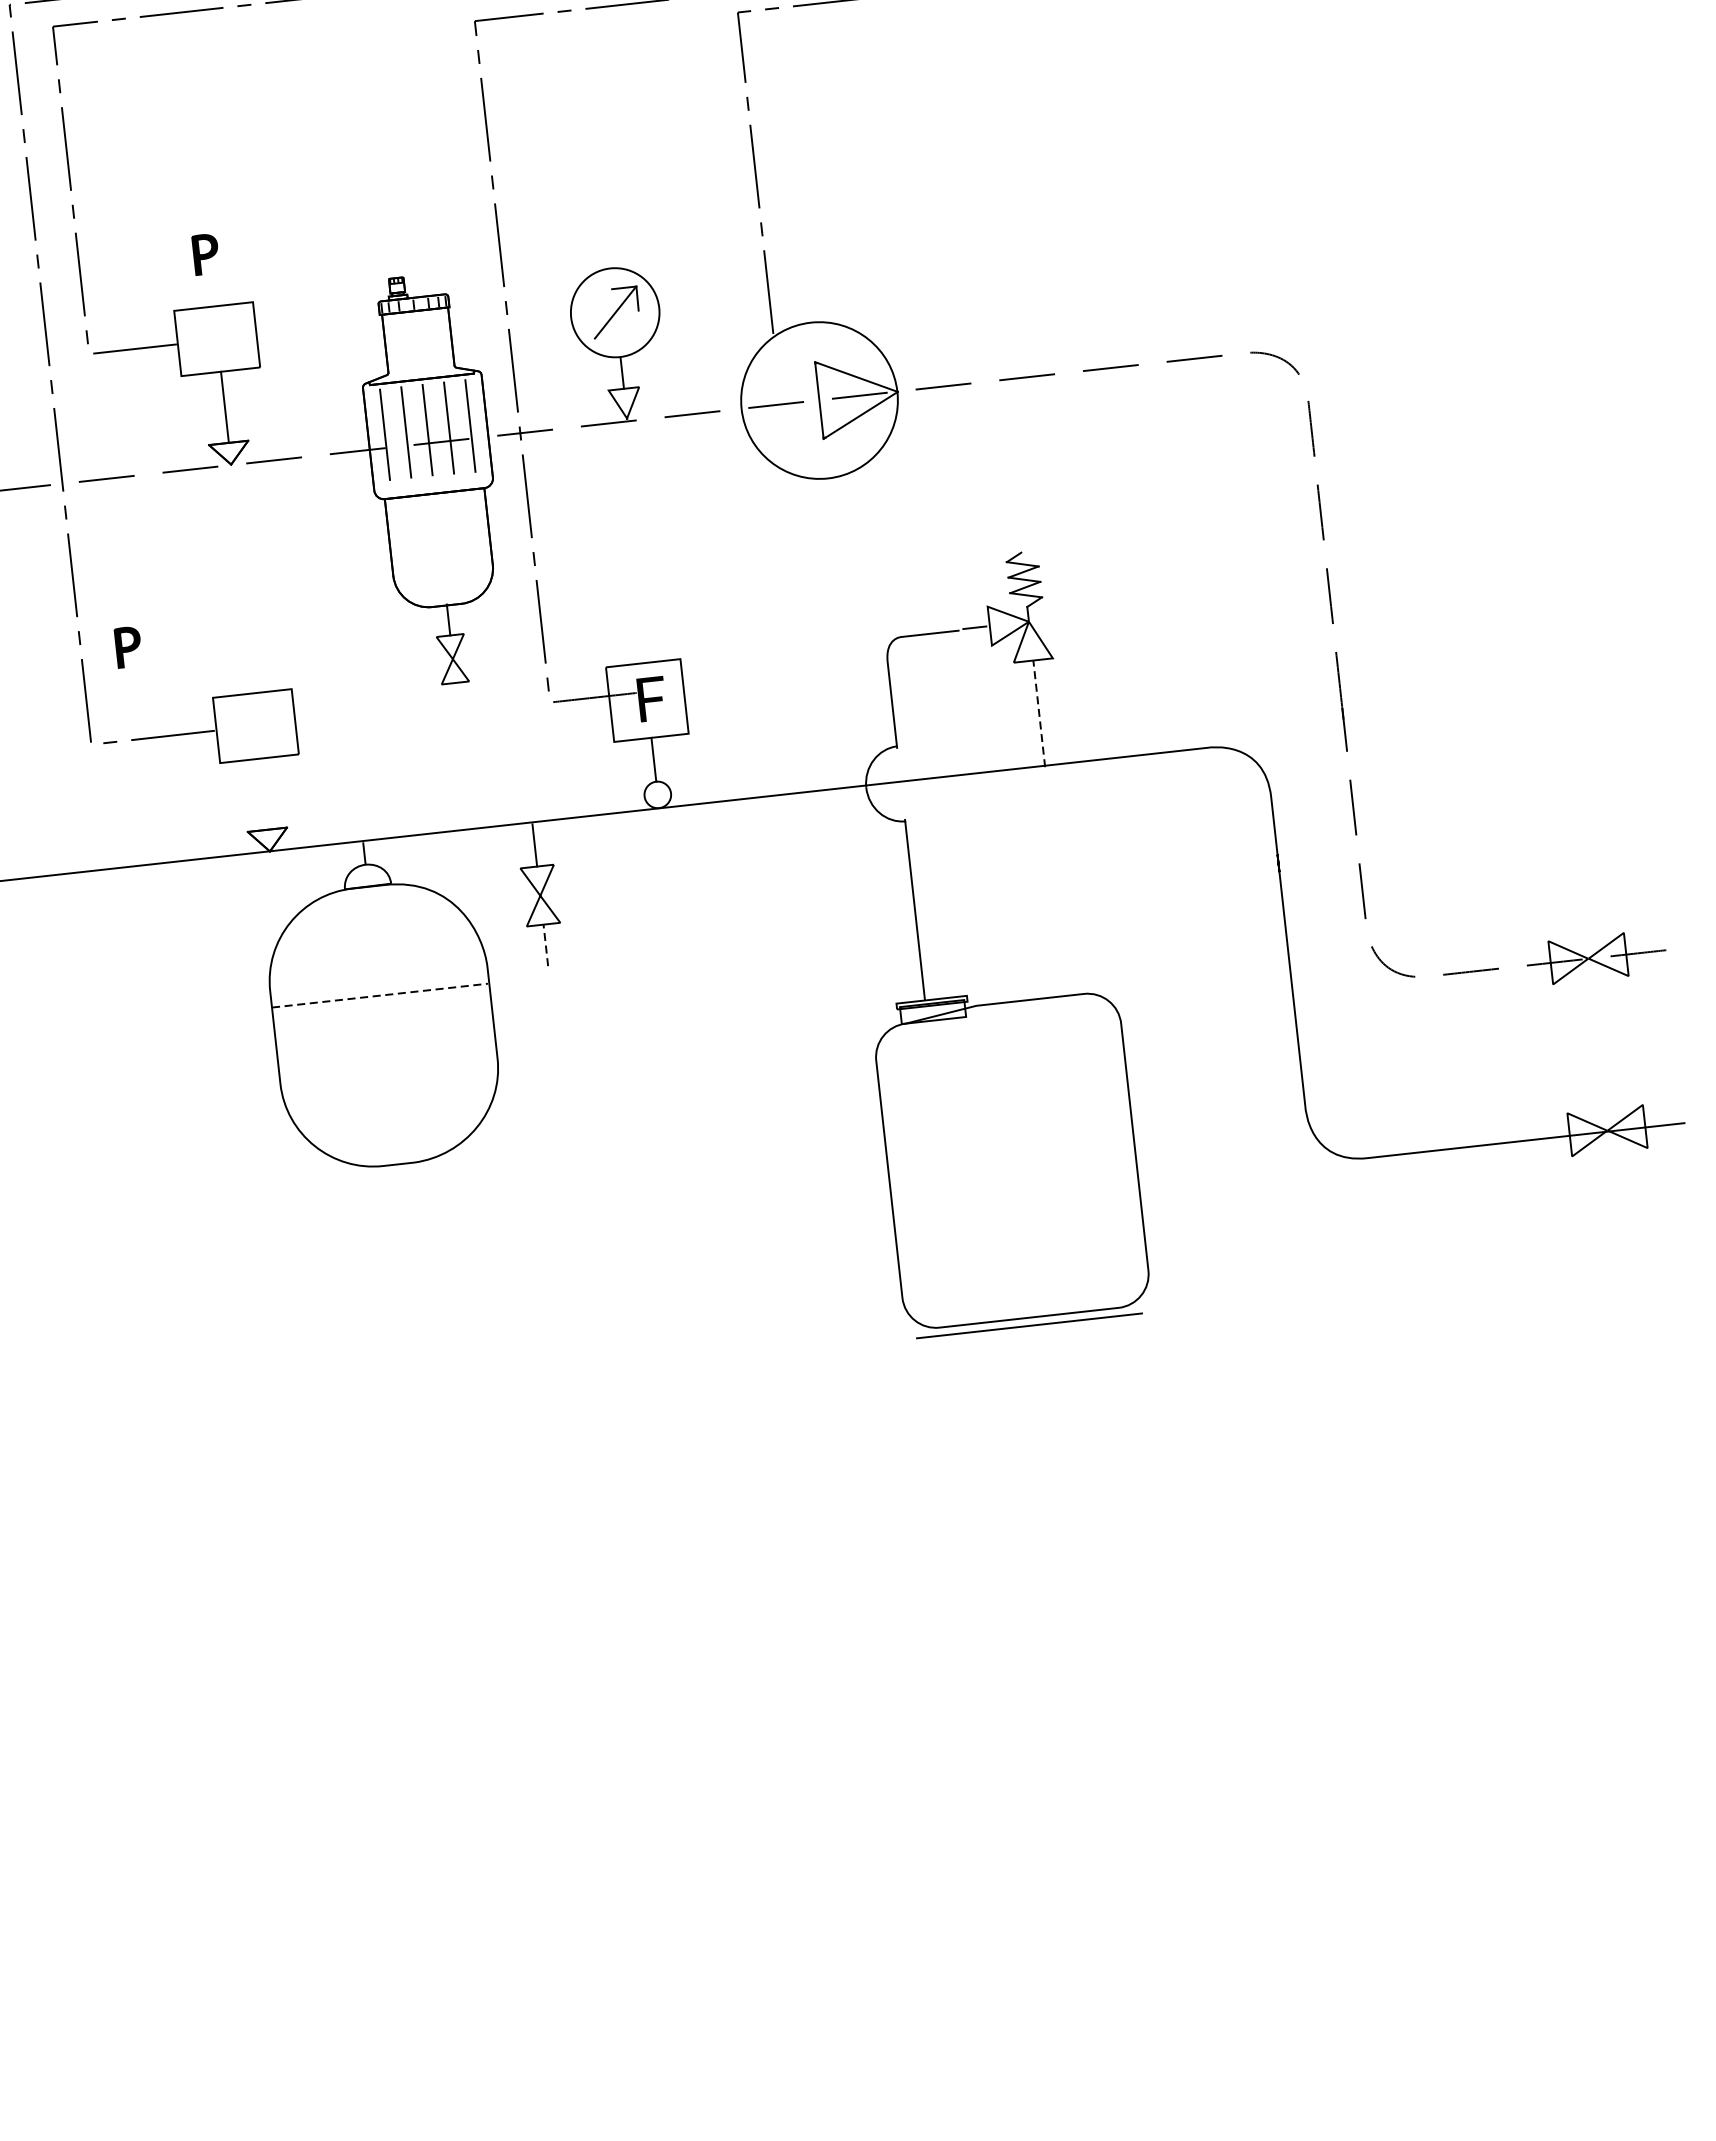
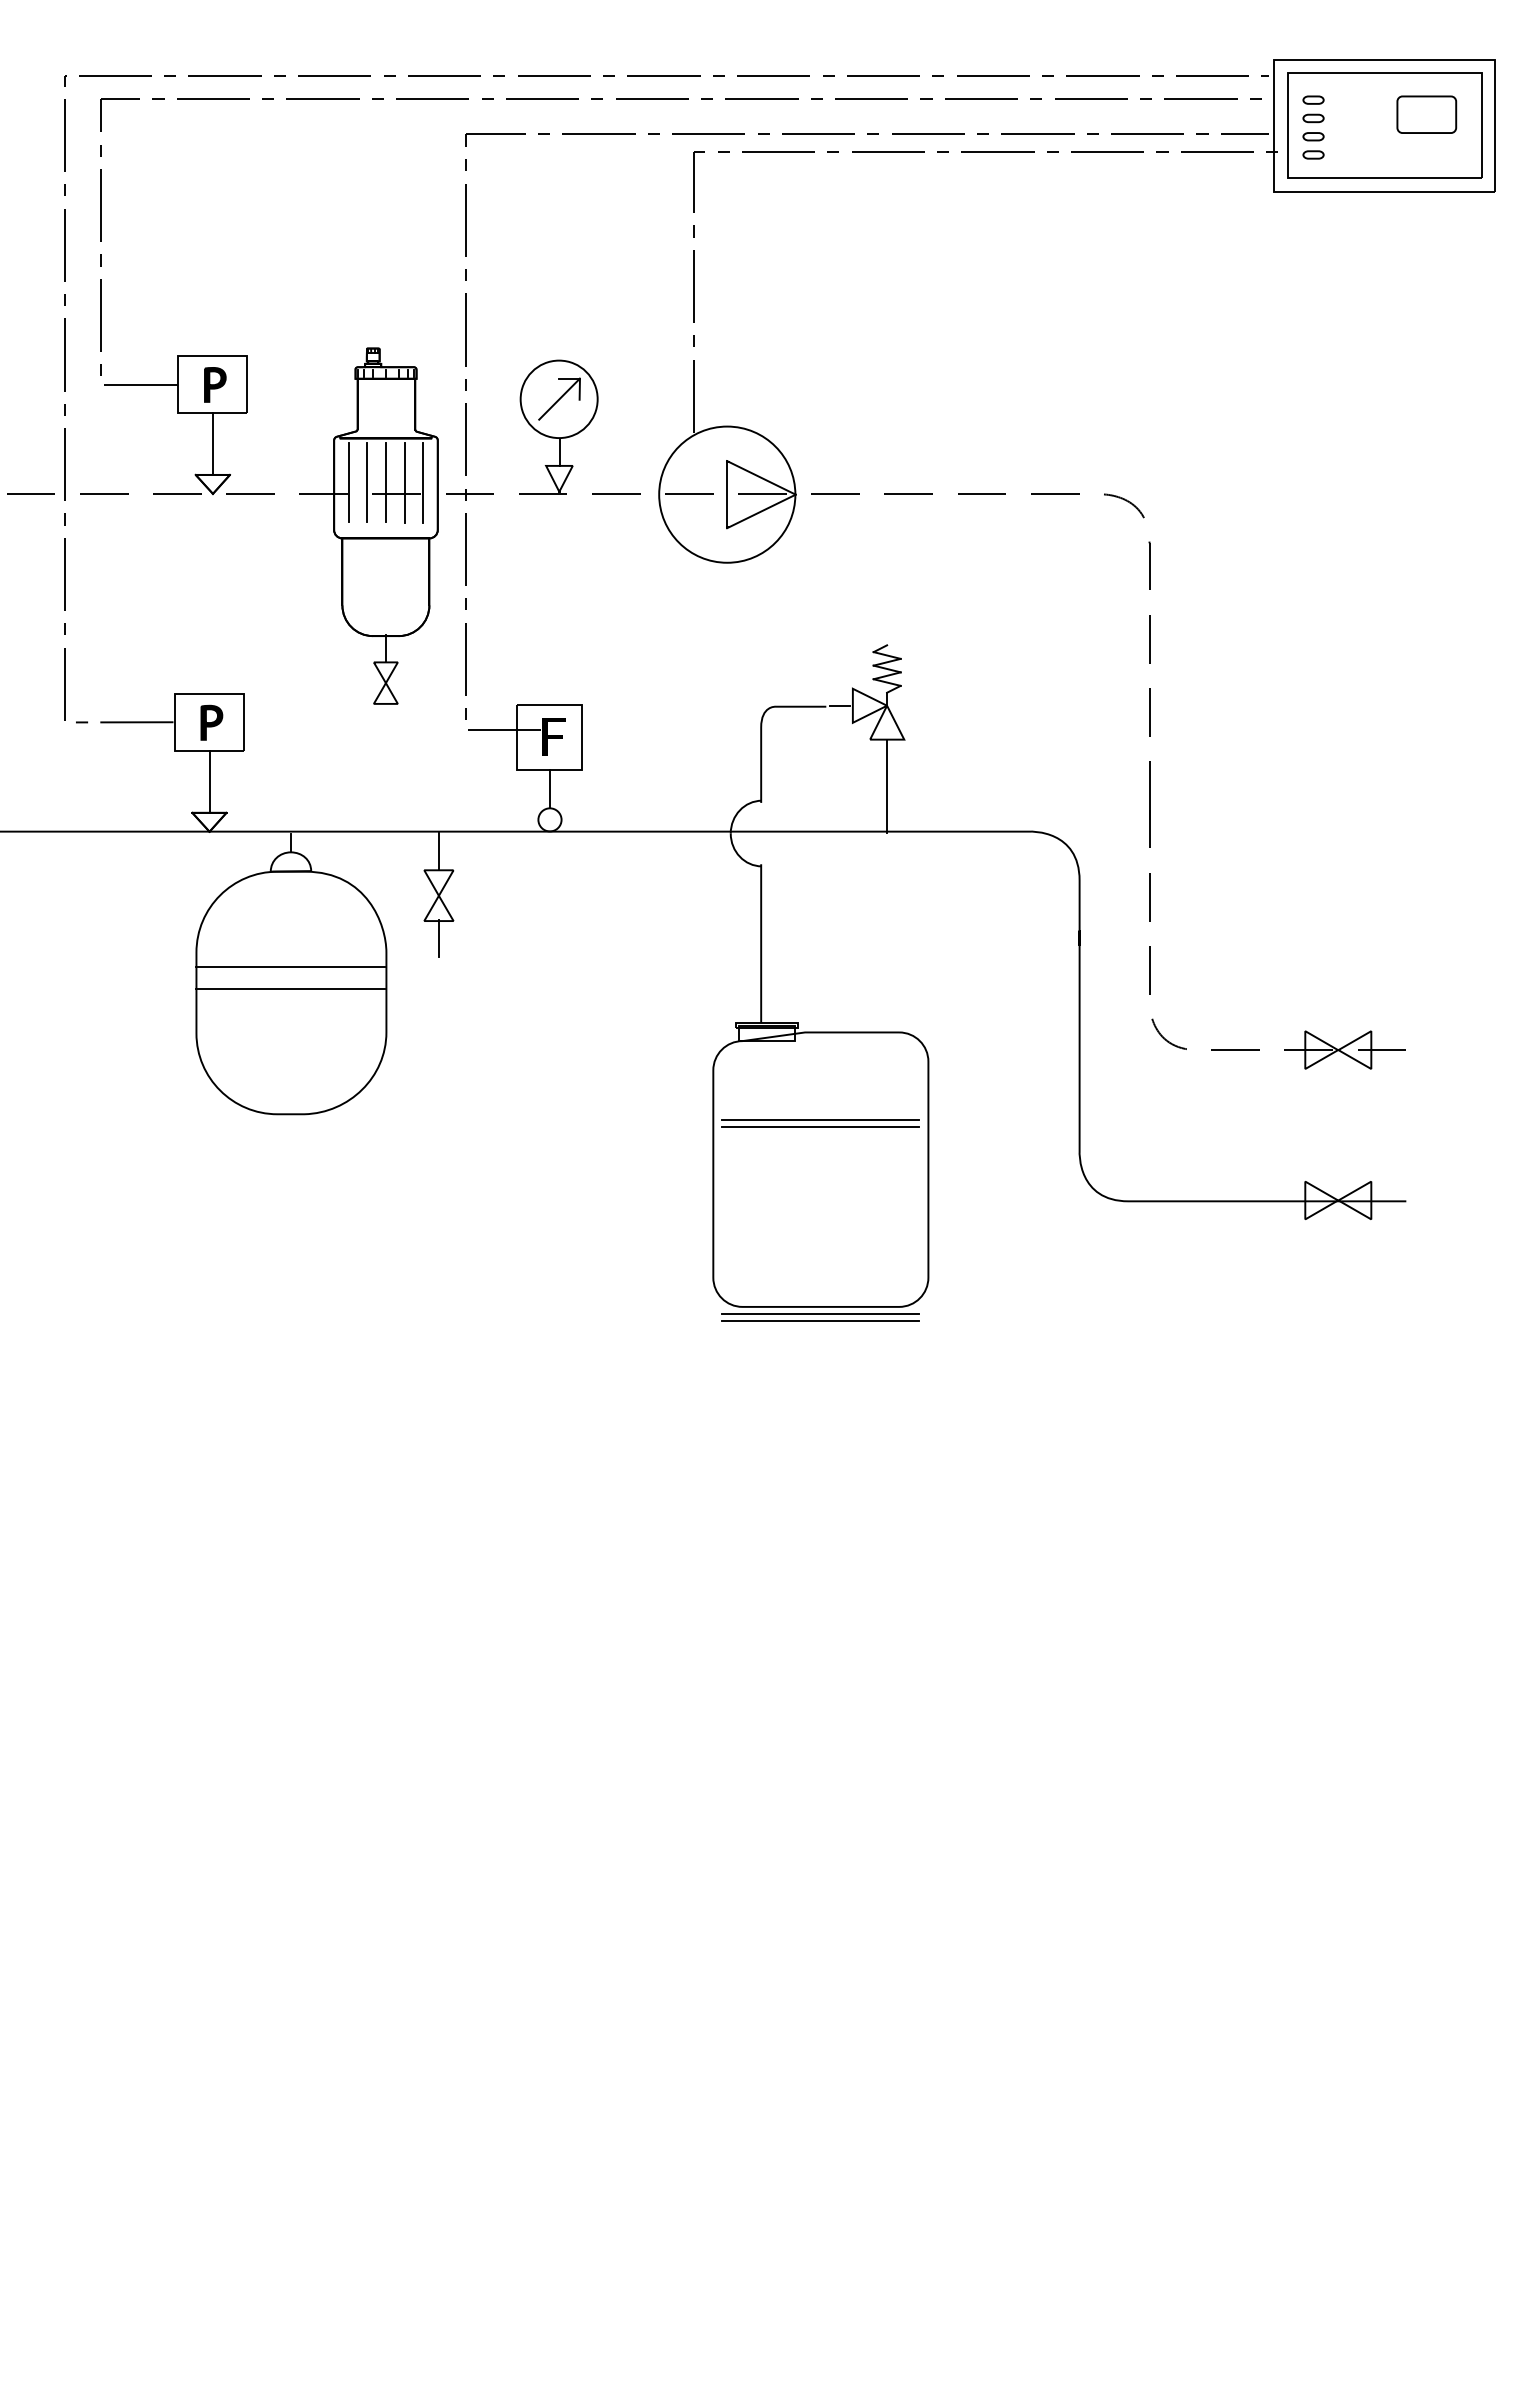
part: (206, 253) -> (215, 384), moved
part: (128, 646) -> (211, 722), moved
line: (1039, 714) -> (887, 786), dashed -> solid
line: (263, 793) -> (209, 781), added
line: (545, 944) -> (438, 938), dashed -> solid
line: (380, 995) -> (291, 966), dashed -> solid
line: (382, 1021) -> (290, 989), added
line: (1005, 1103) -> (820, 1119), added
line: (1005, 1111) -> (820, 1126), added
line: (1030, 1333) -> (820, 1320), added

